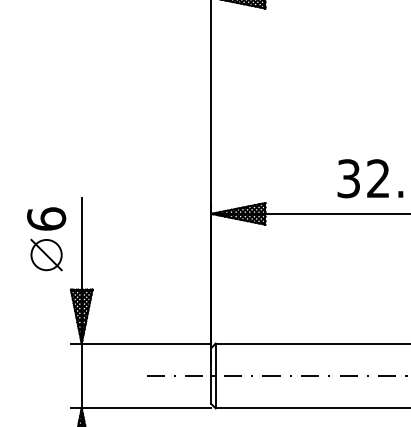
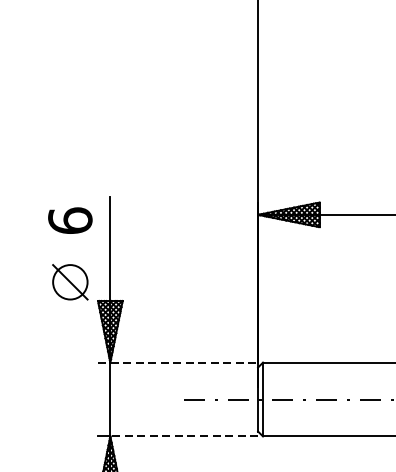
part: (46, 254) -> (70, 281), moved
line: (141, 343) -> (178, 362), solid -> dashed
line: (146, 408) -> (184, 436), solid -> dashed

